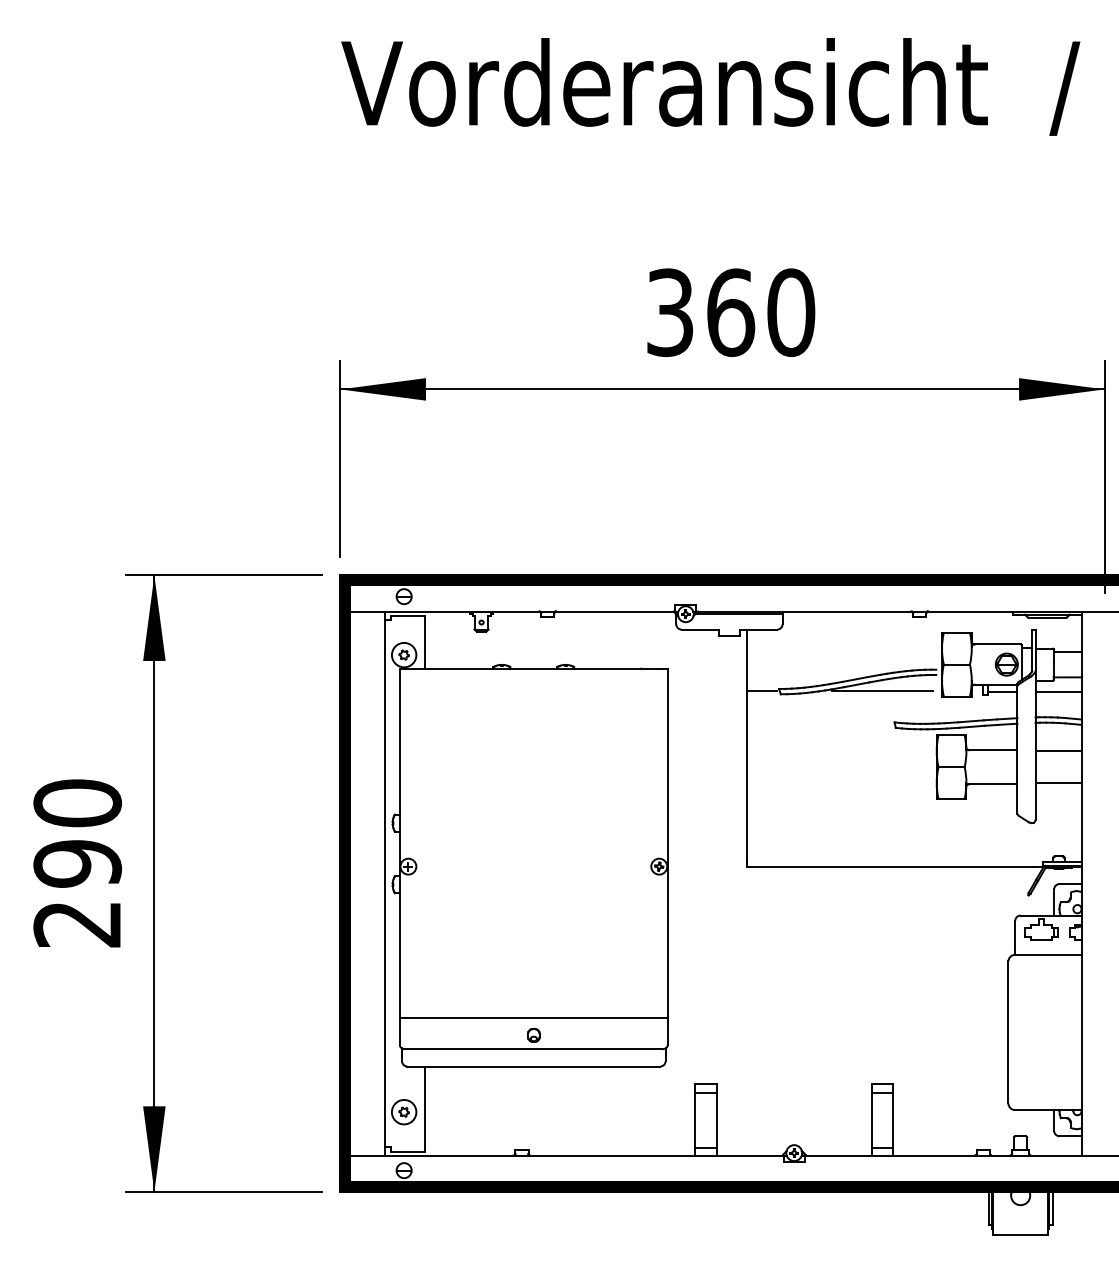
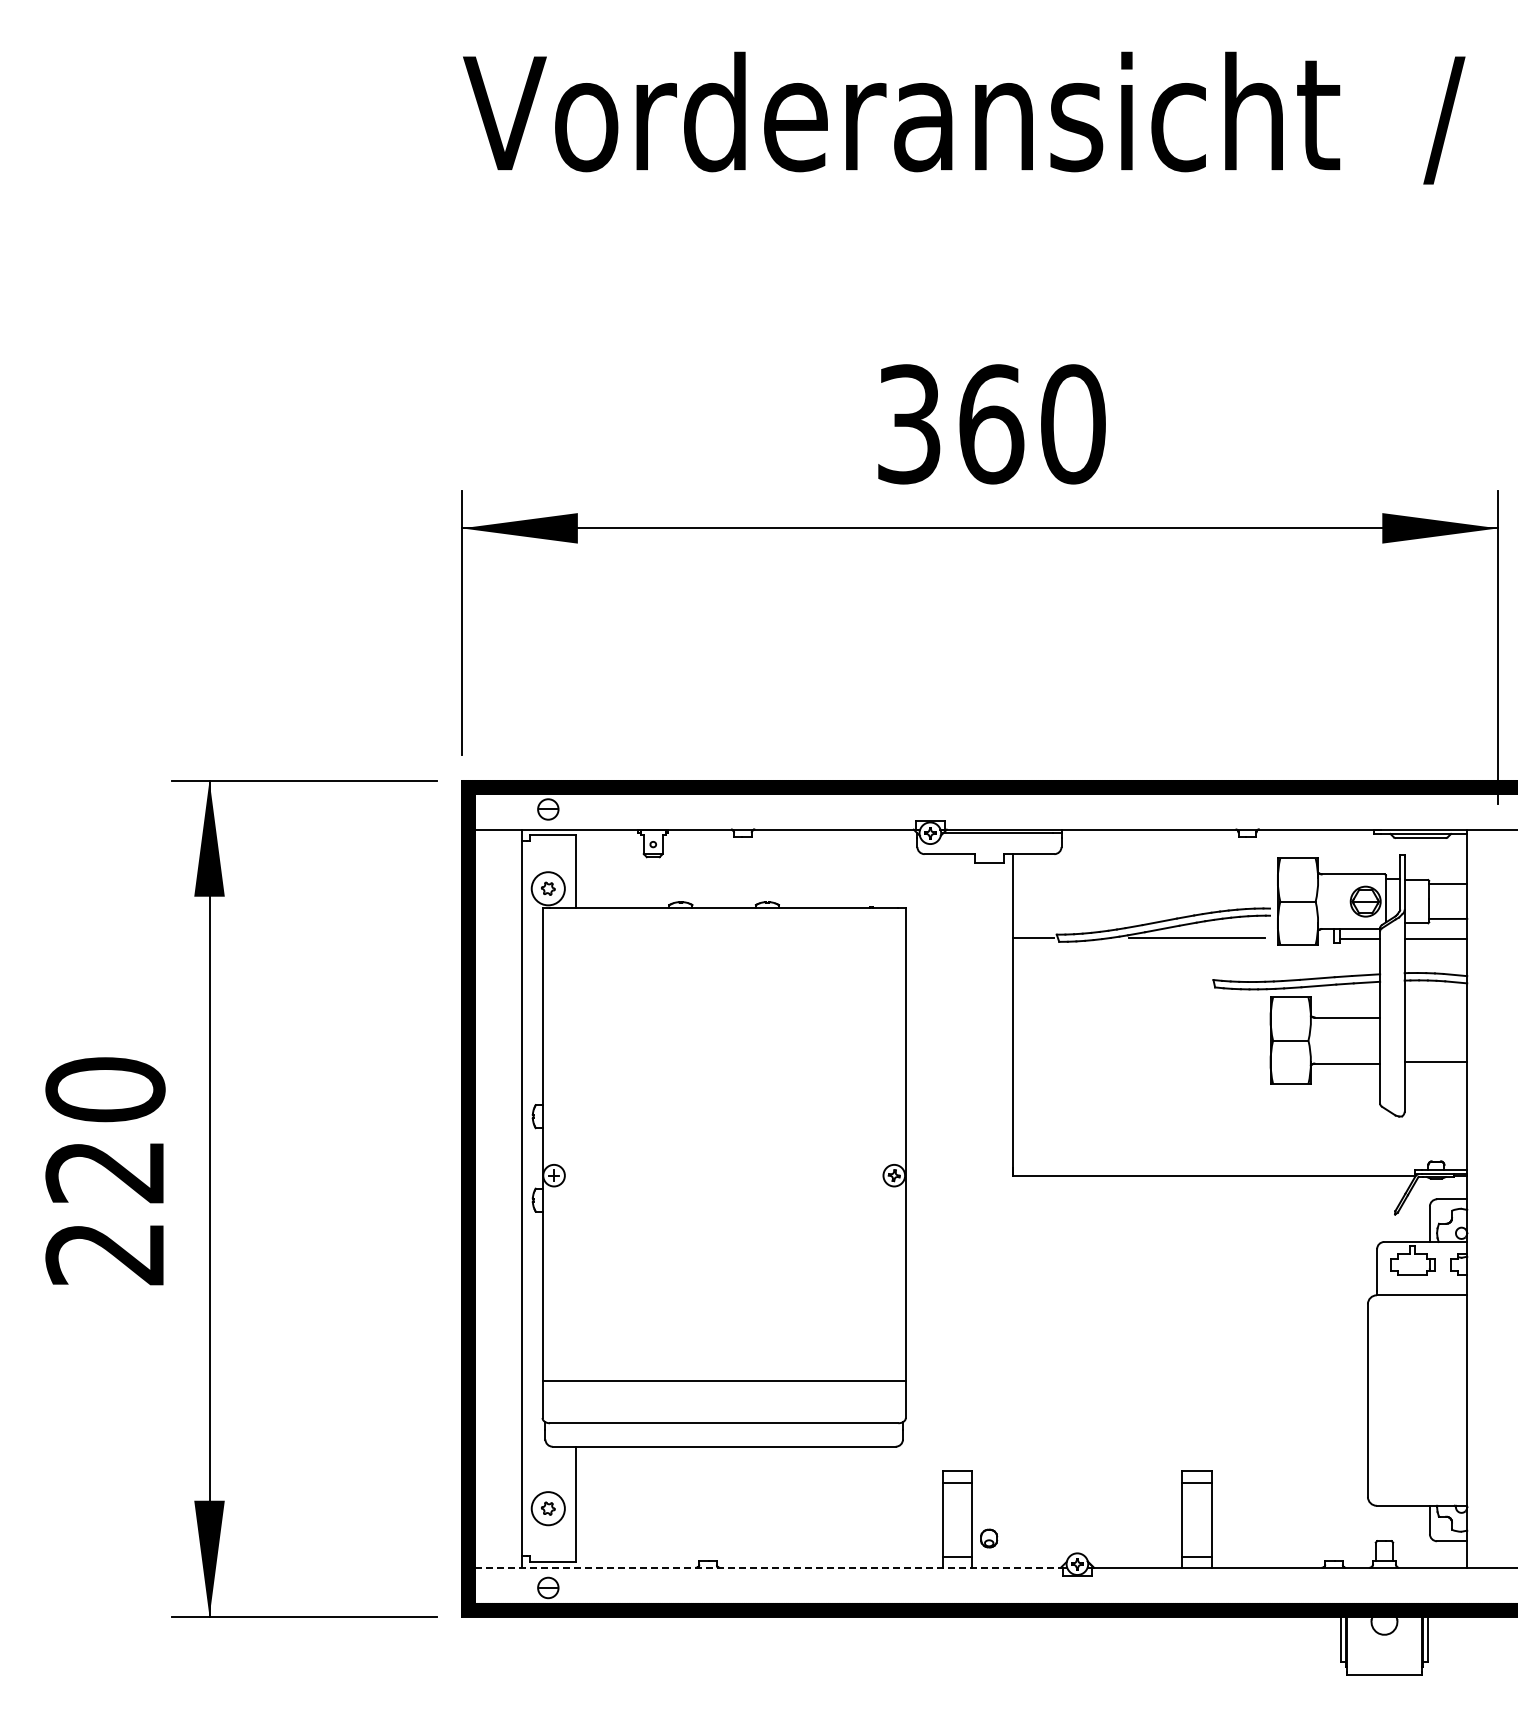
line: (1059, 751) -> (1436, 1019), removed
text: (77, 863) -> (105, 1171), 290 -> 220
part: (534, 1035) -> (989, 1538), moved
line: (567, 1155) -> (769, 1567), solid -> dashed

